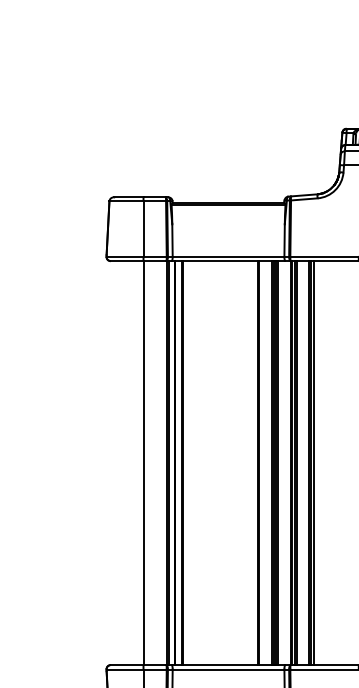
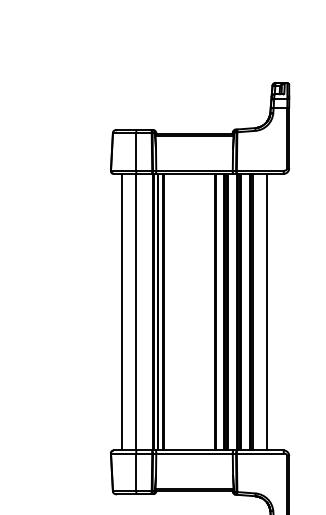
line: (121, 462) -> (121, 311), added
line: (335, 462) -> (267, 311), added

